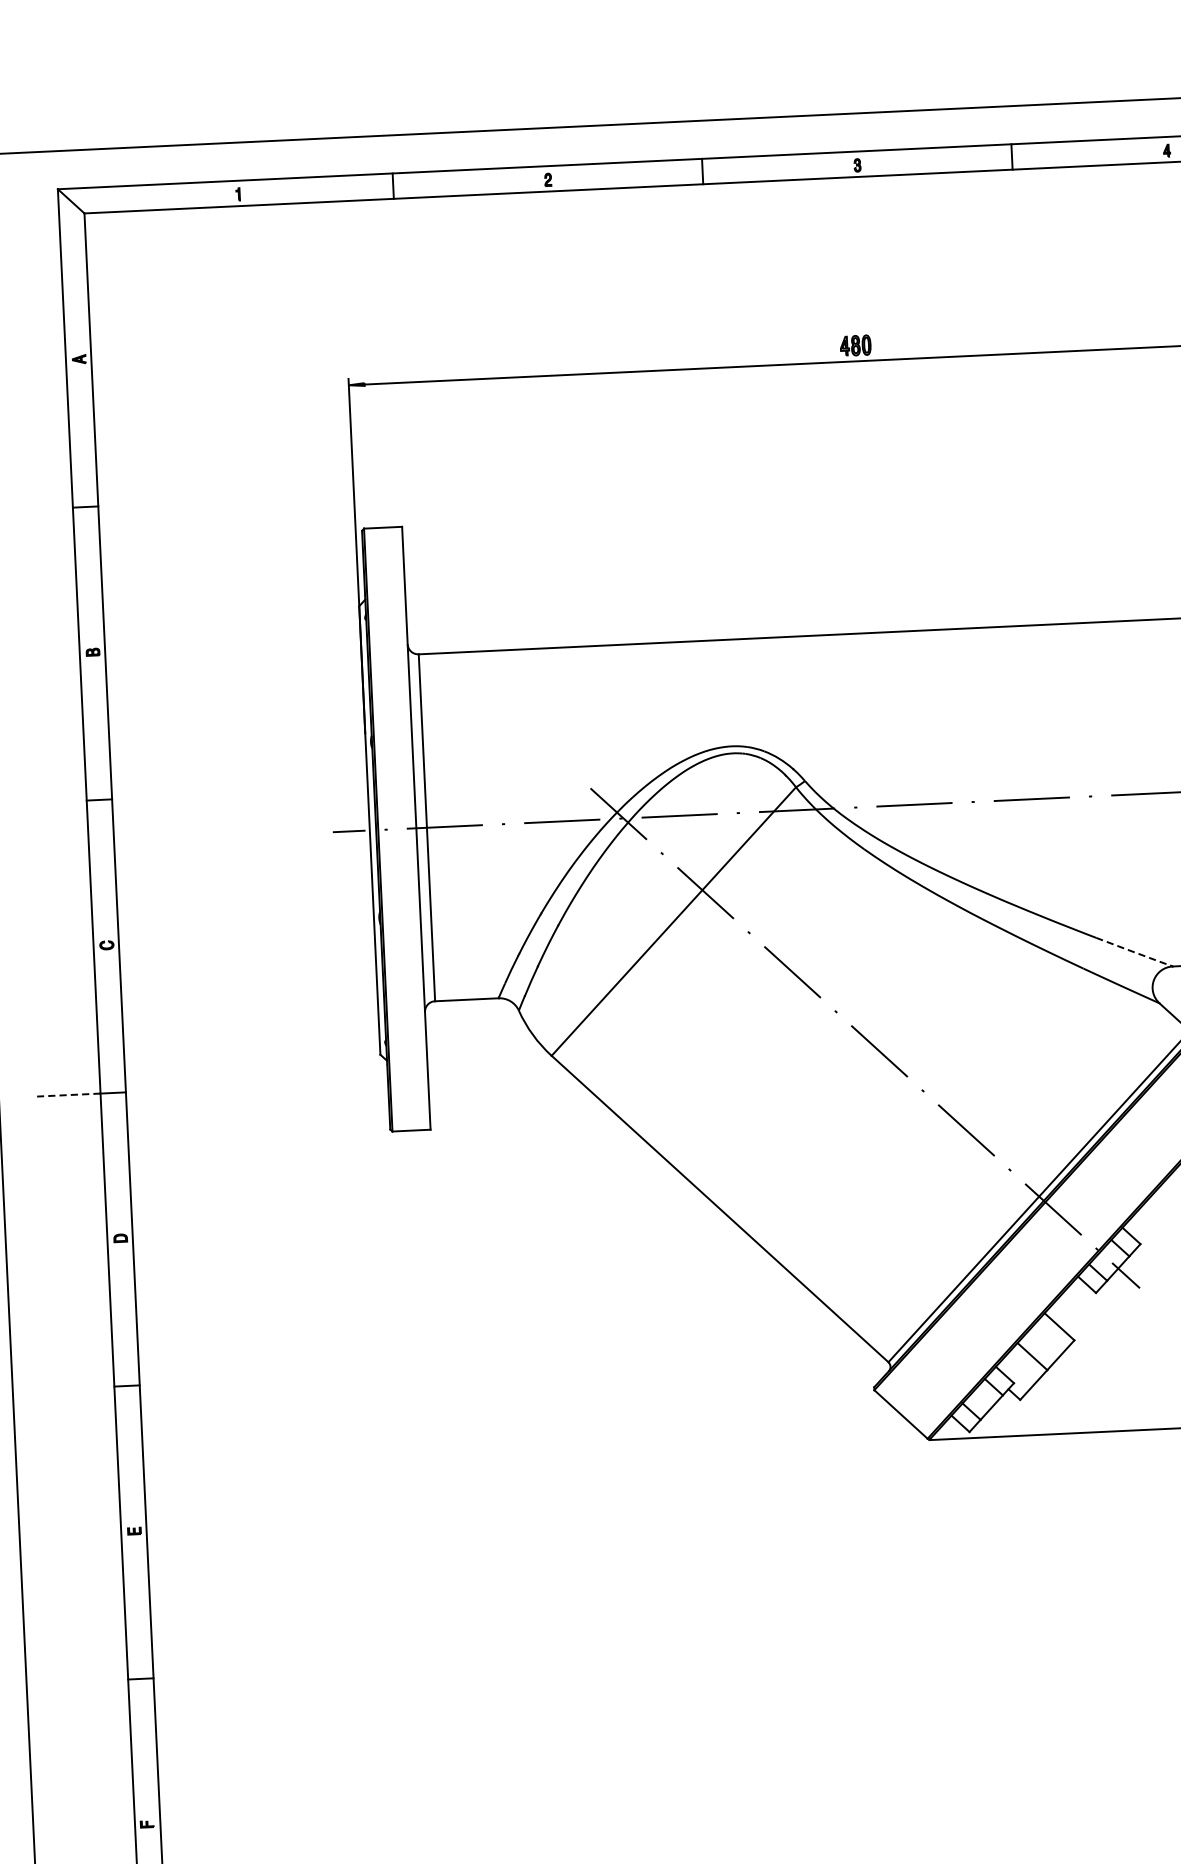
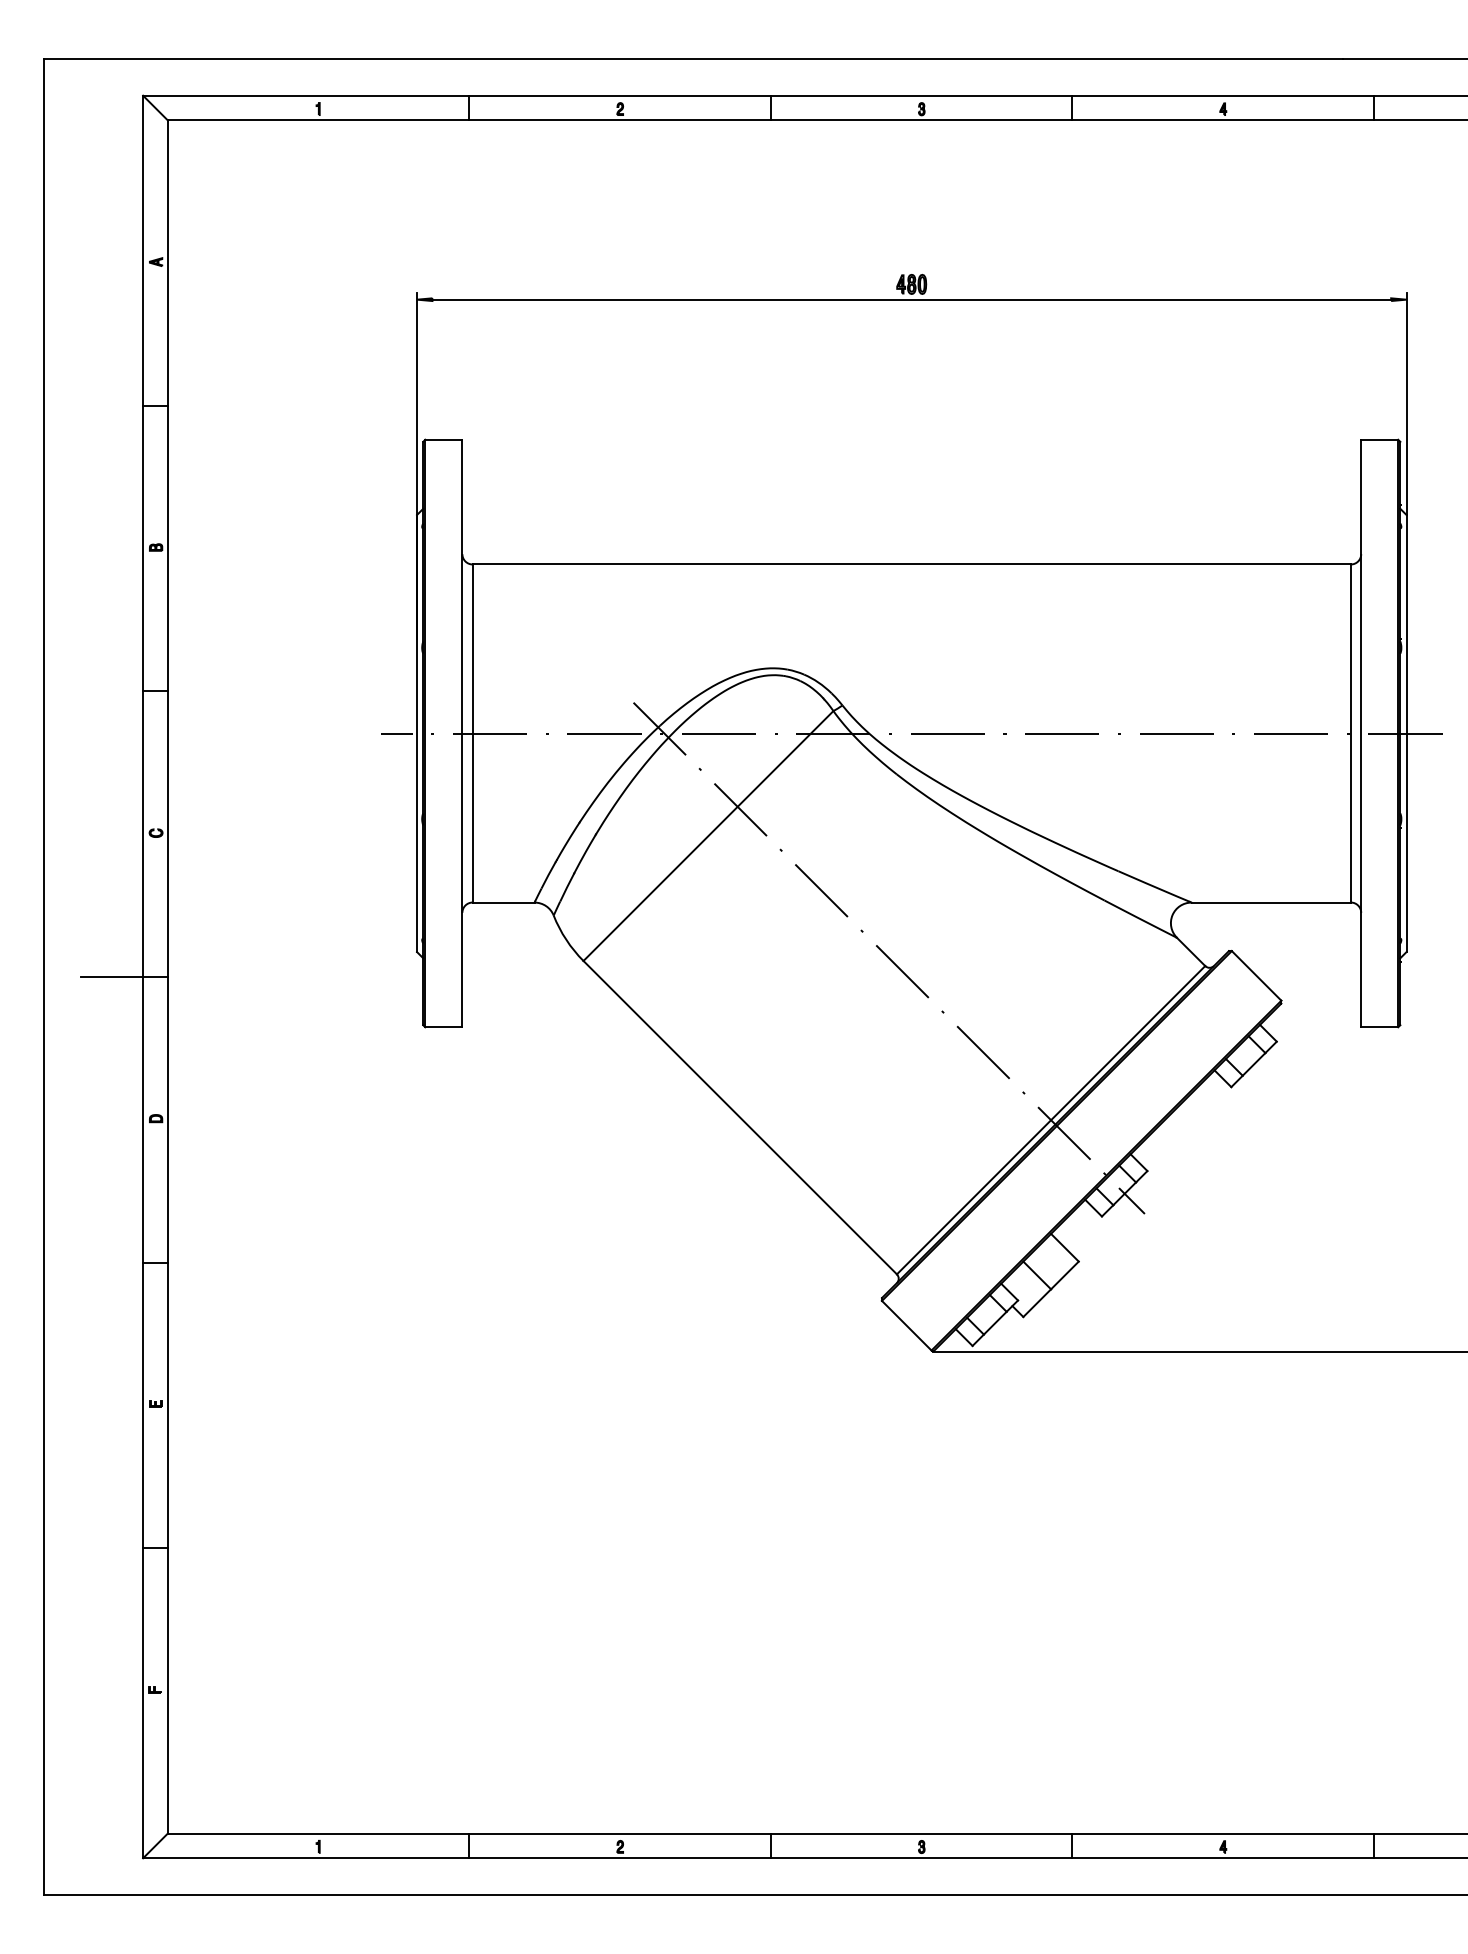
line: (1133, 951) -> (1154, 886), dashed -> solid
line: (69, 1095) -> (112, 977), dashed -> solid

